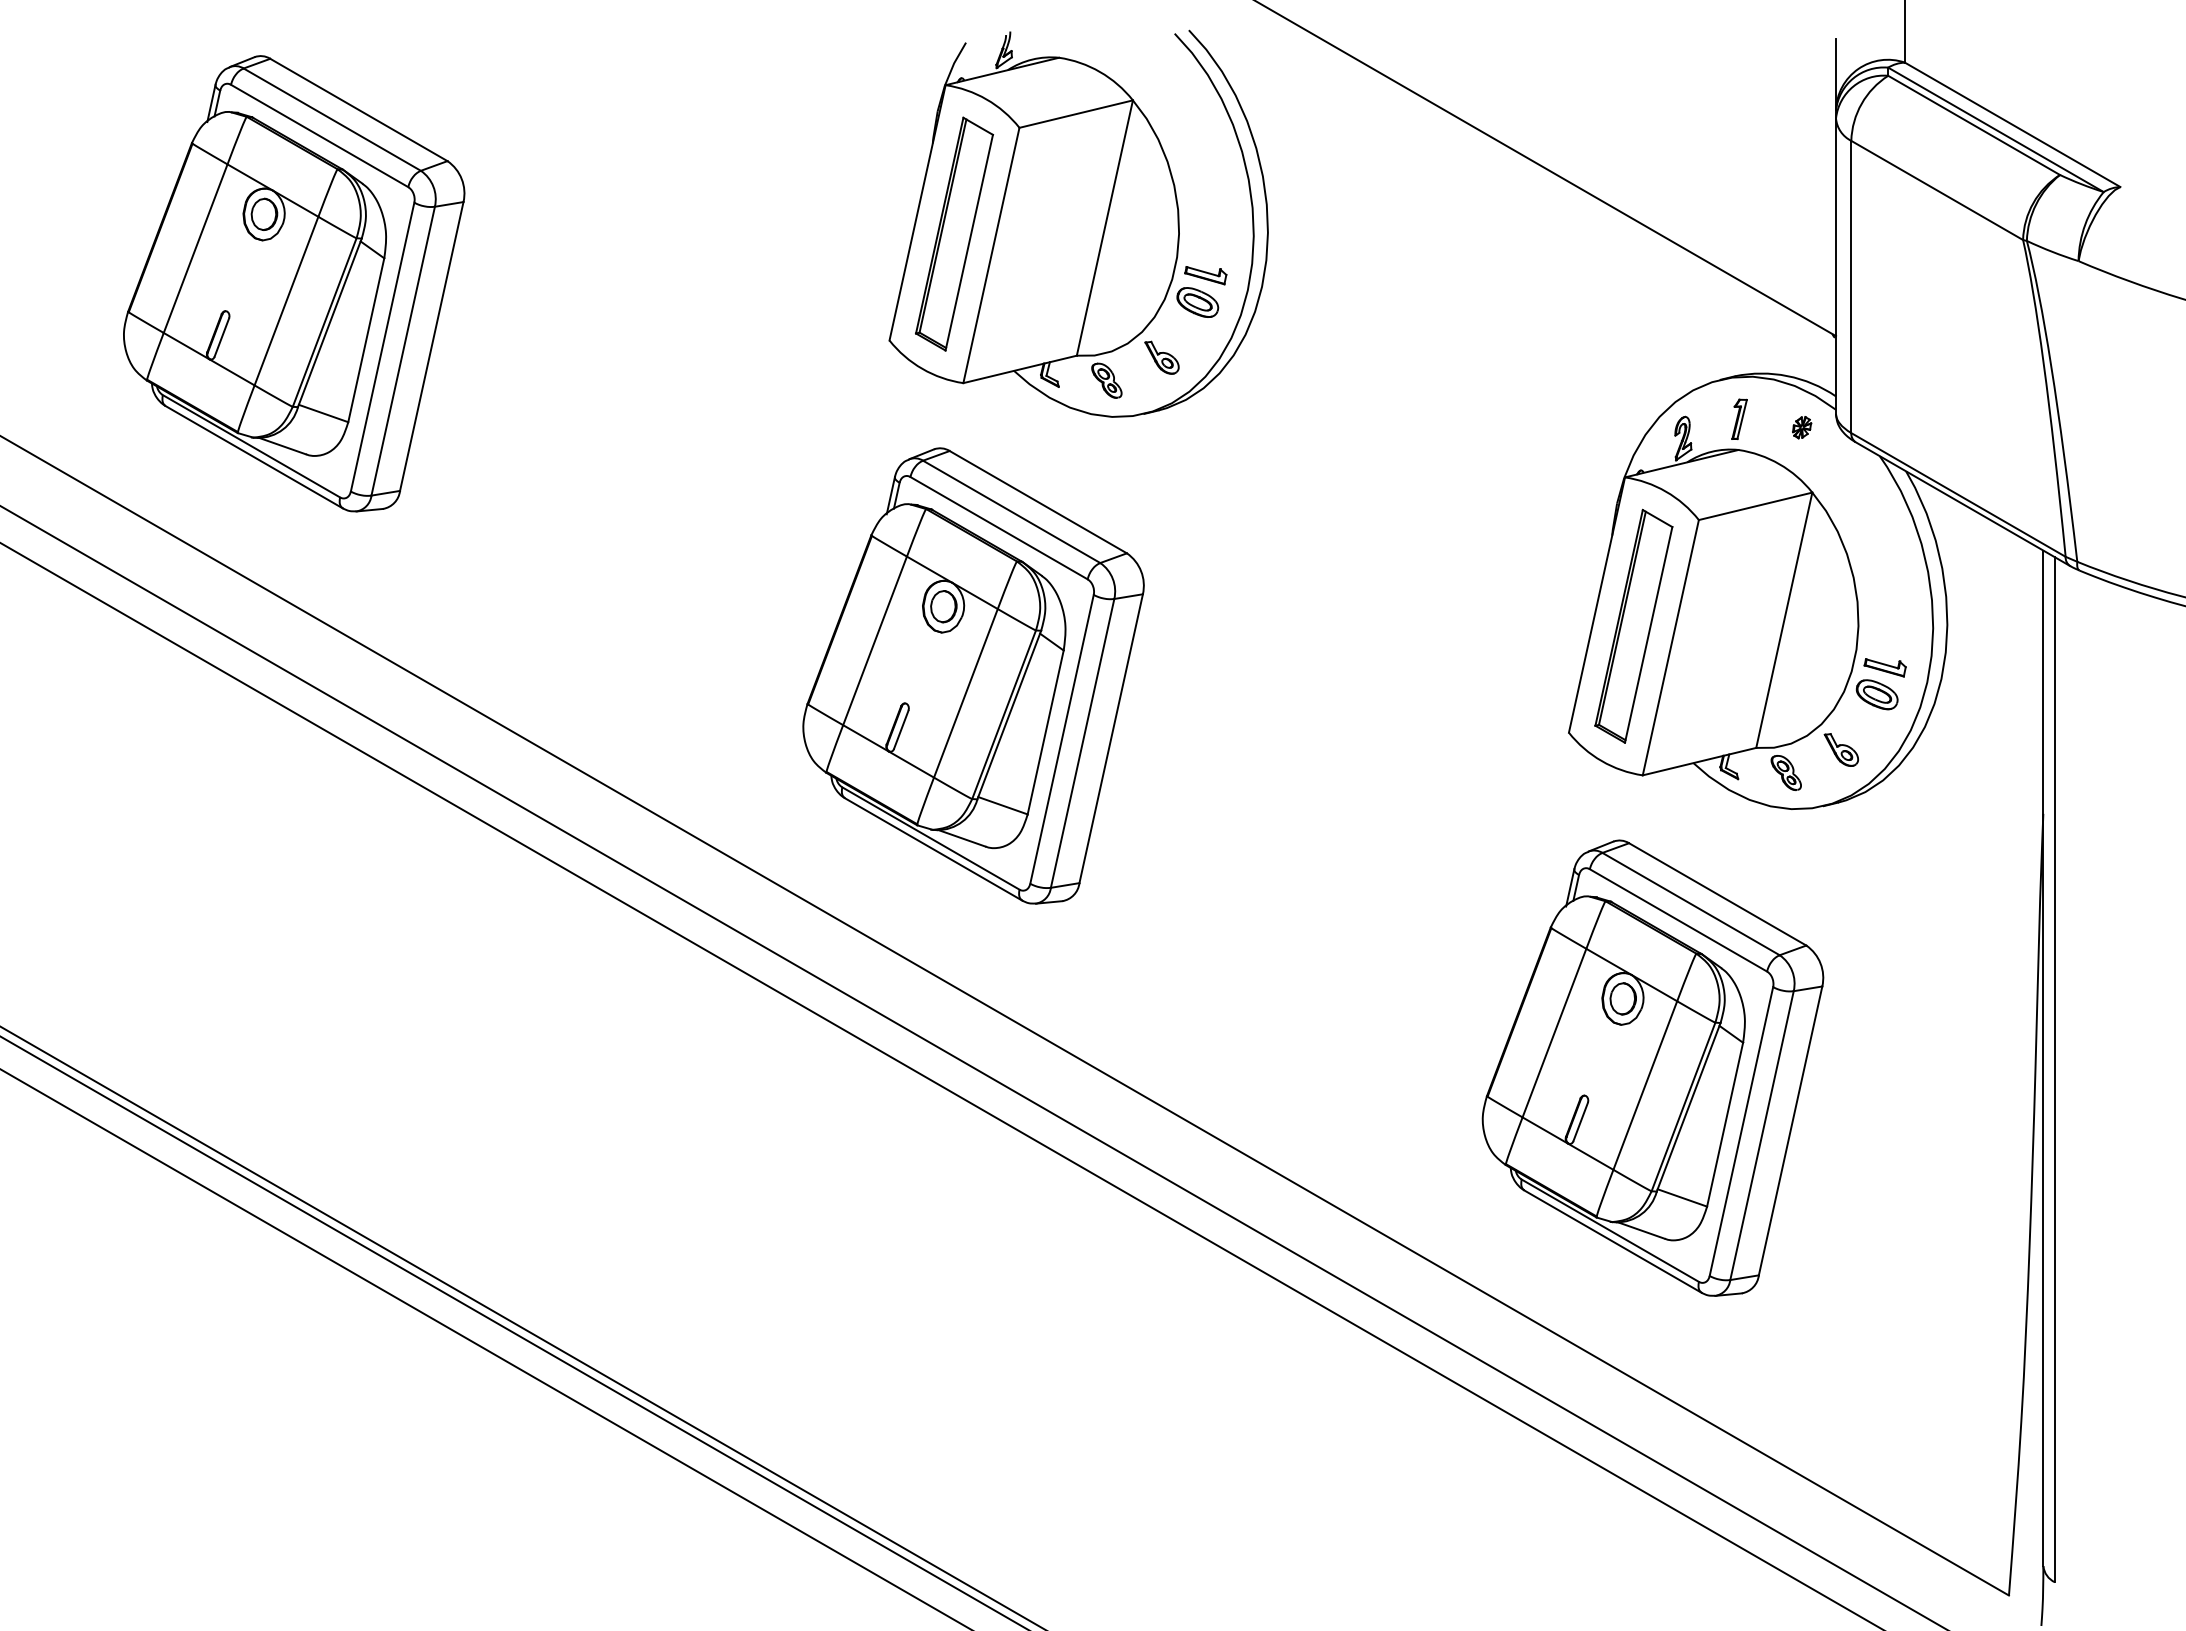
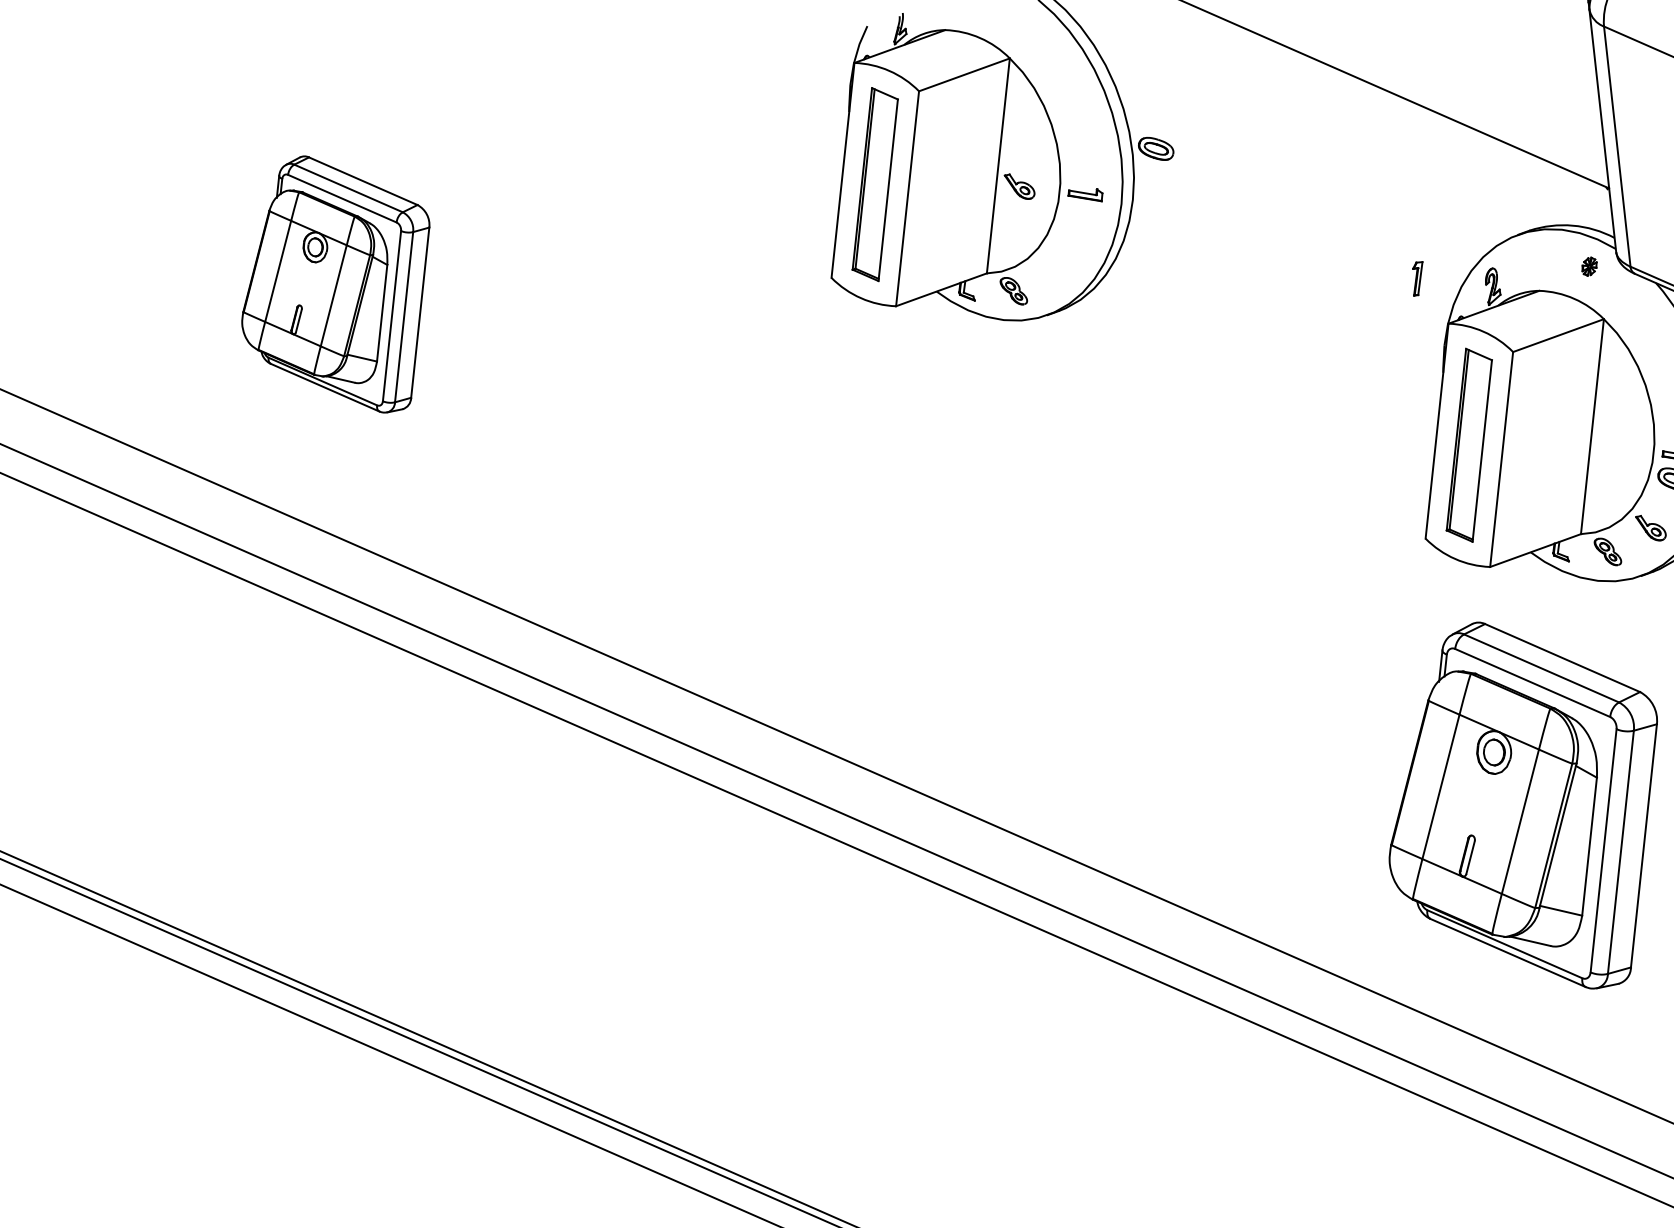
part: (294, 283) -> (337, 285), size x0.7
part: (1197, 302) -> (1155, 148), moved
part: (1161, 357) -> (1019, 186), moved
part: (1739, 418) -> (1418, 278), moved
part: (973, 675) -> (930, 545), removed

